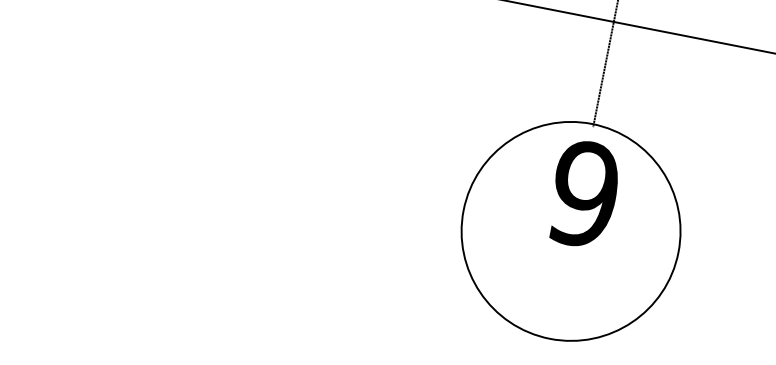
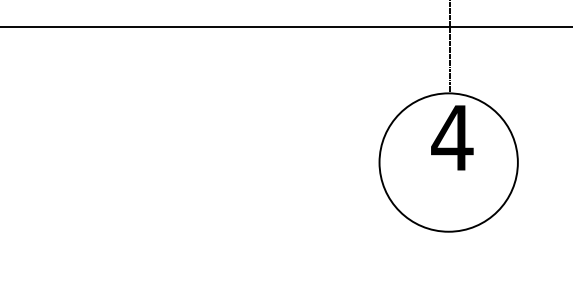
text: (584, 193) -> (452, 137), 9 -> 4

